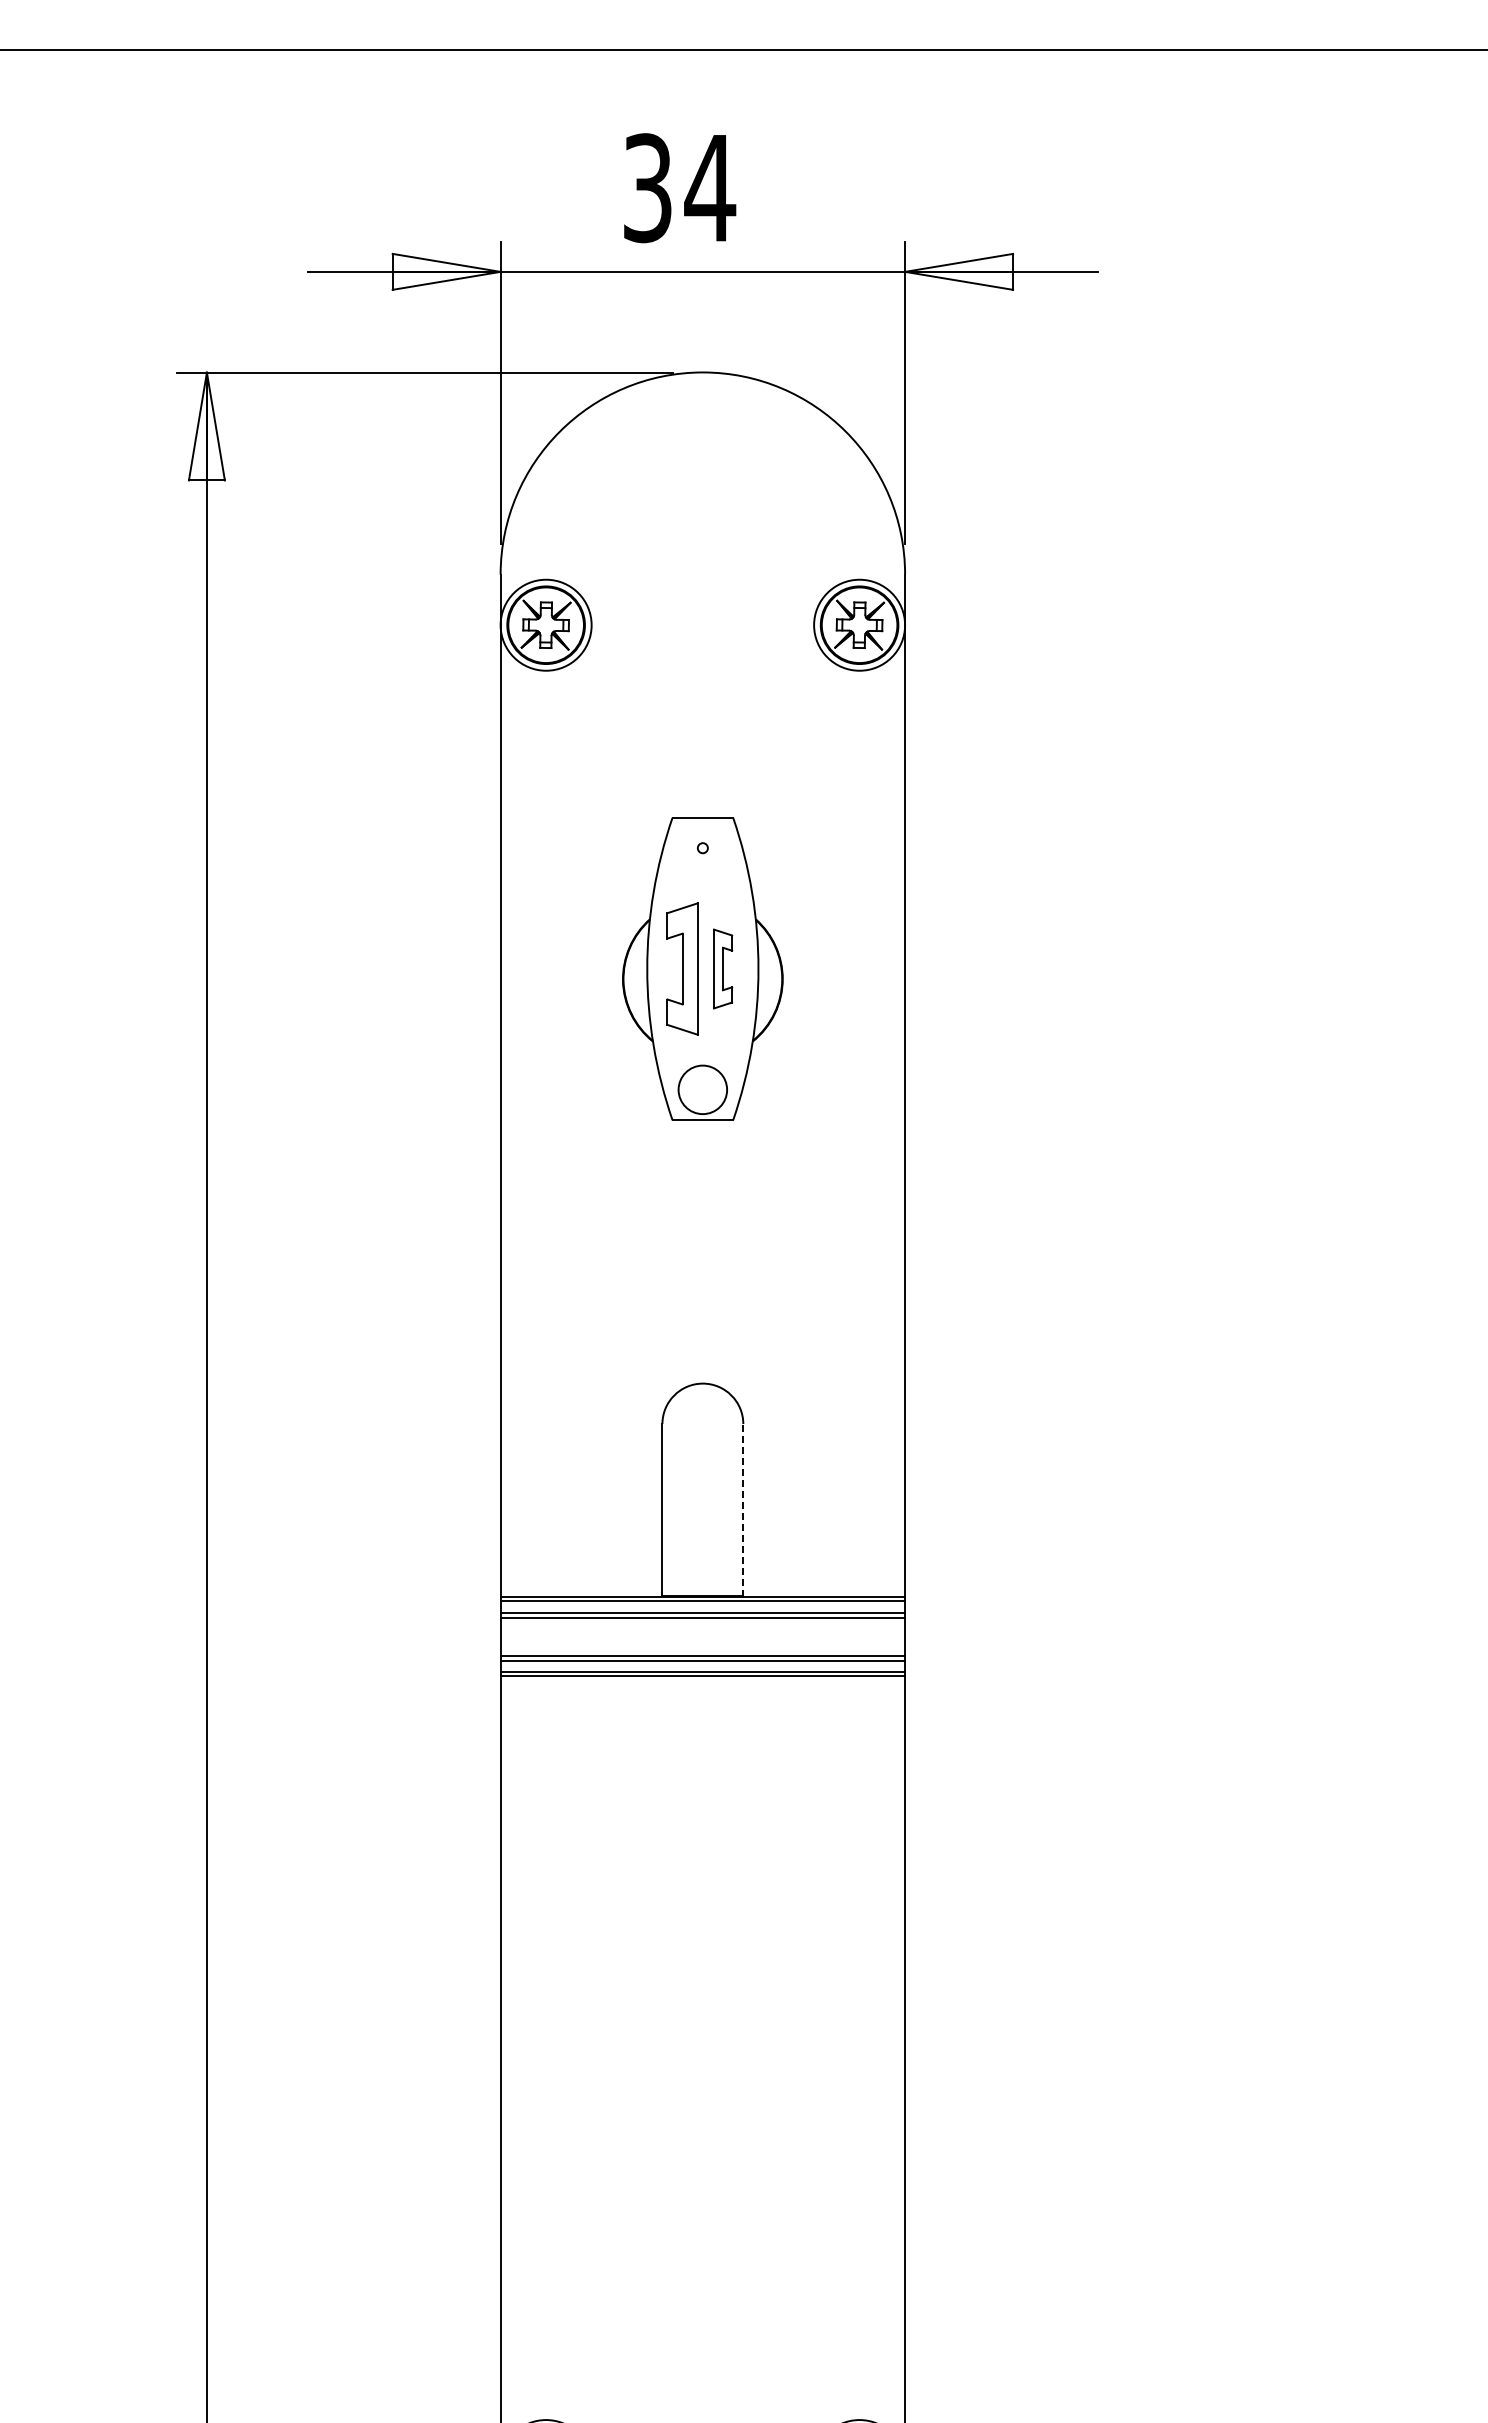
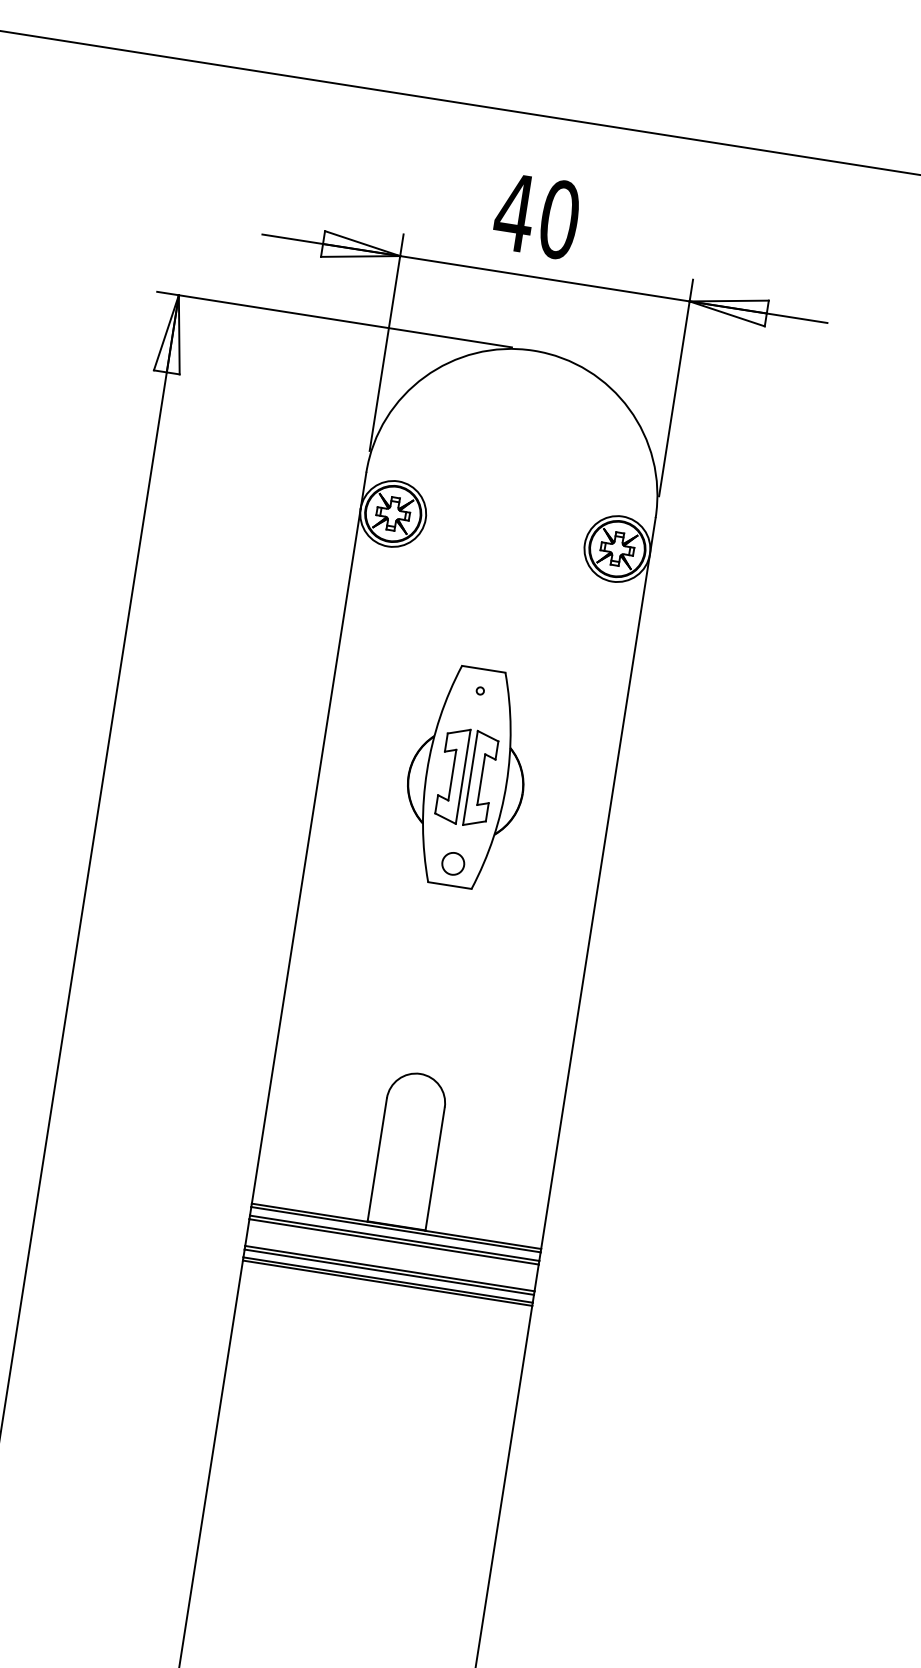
text: (678, 188) -> (536, 216), 34 -> 40
part: (722, 968) -> (480, 779), size x1.67
circle: (702, 1089) -> (453, 863), size x0.62
line: (743, 1509) -> (435, 1168), dashed -> solid

